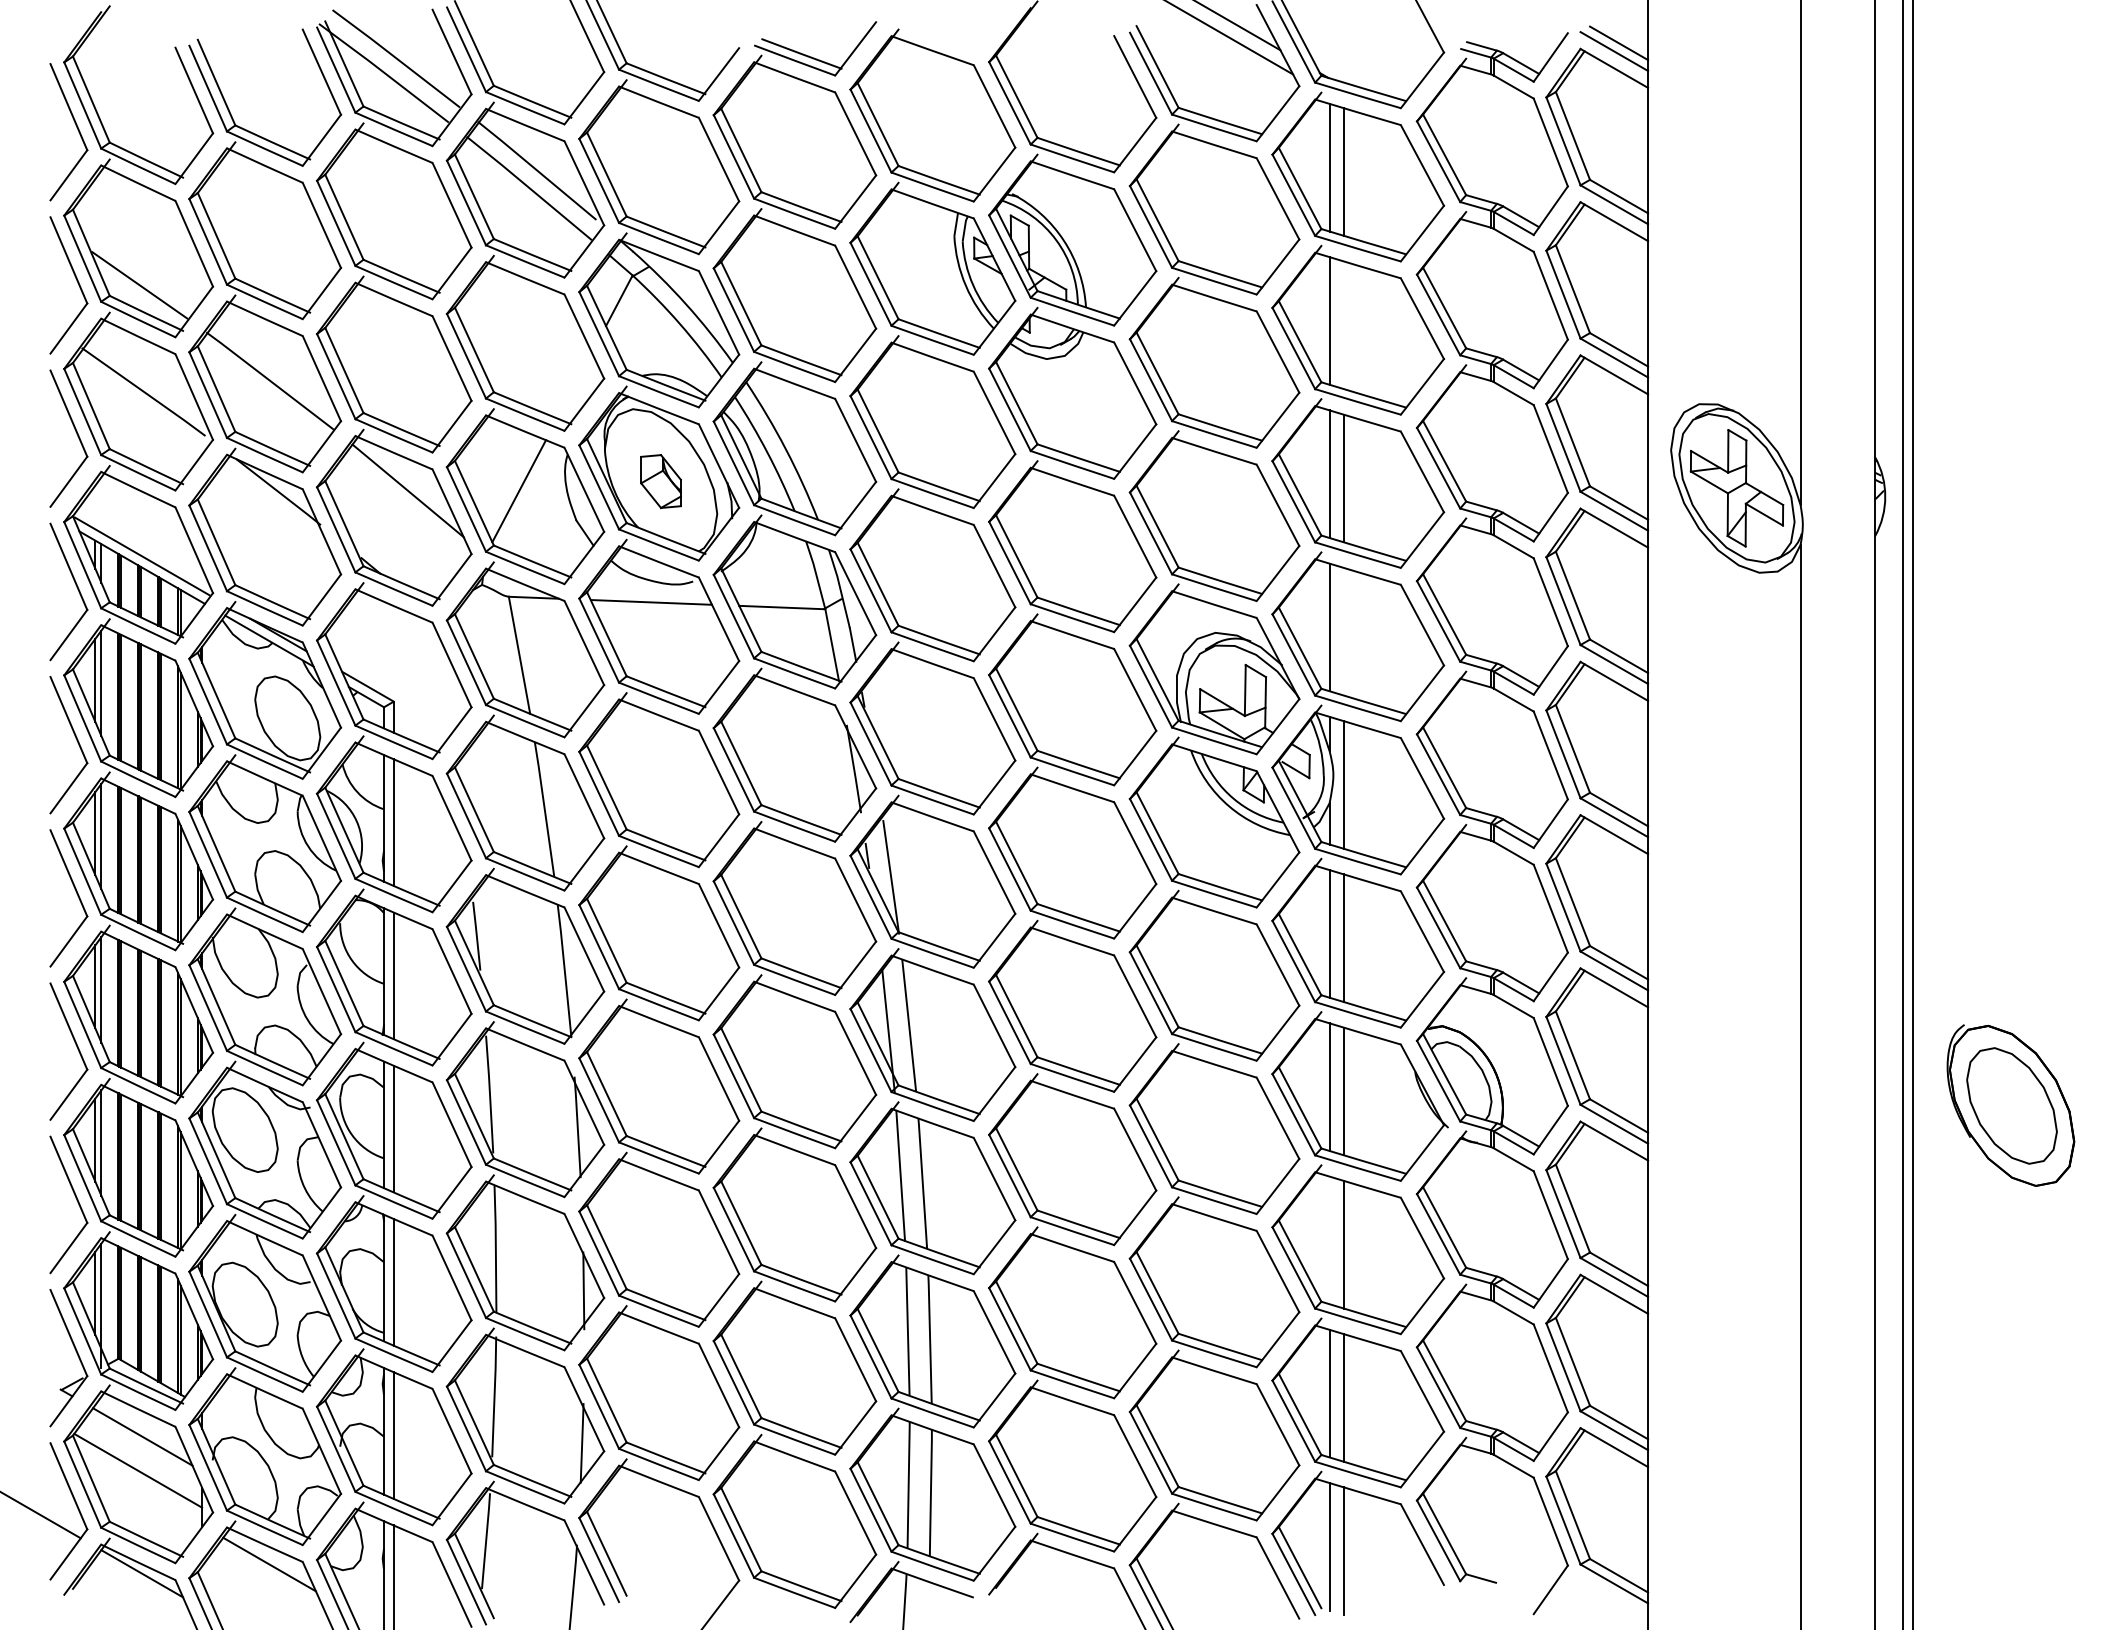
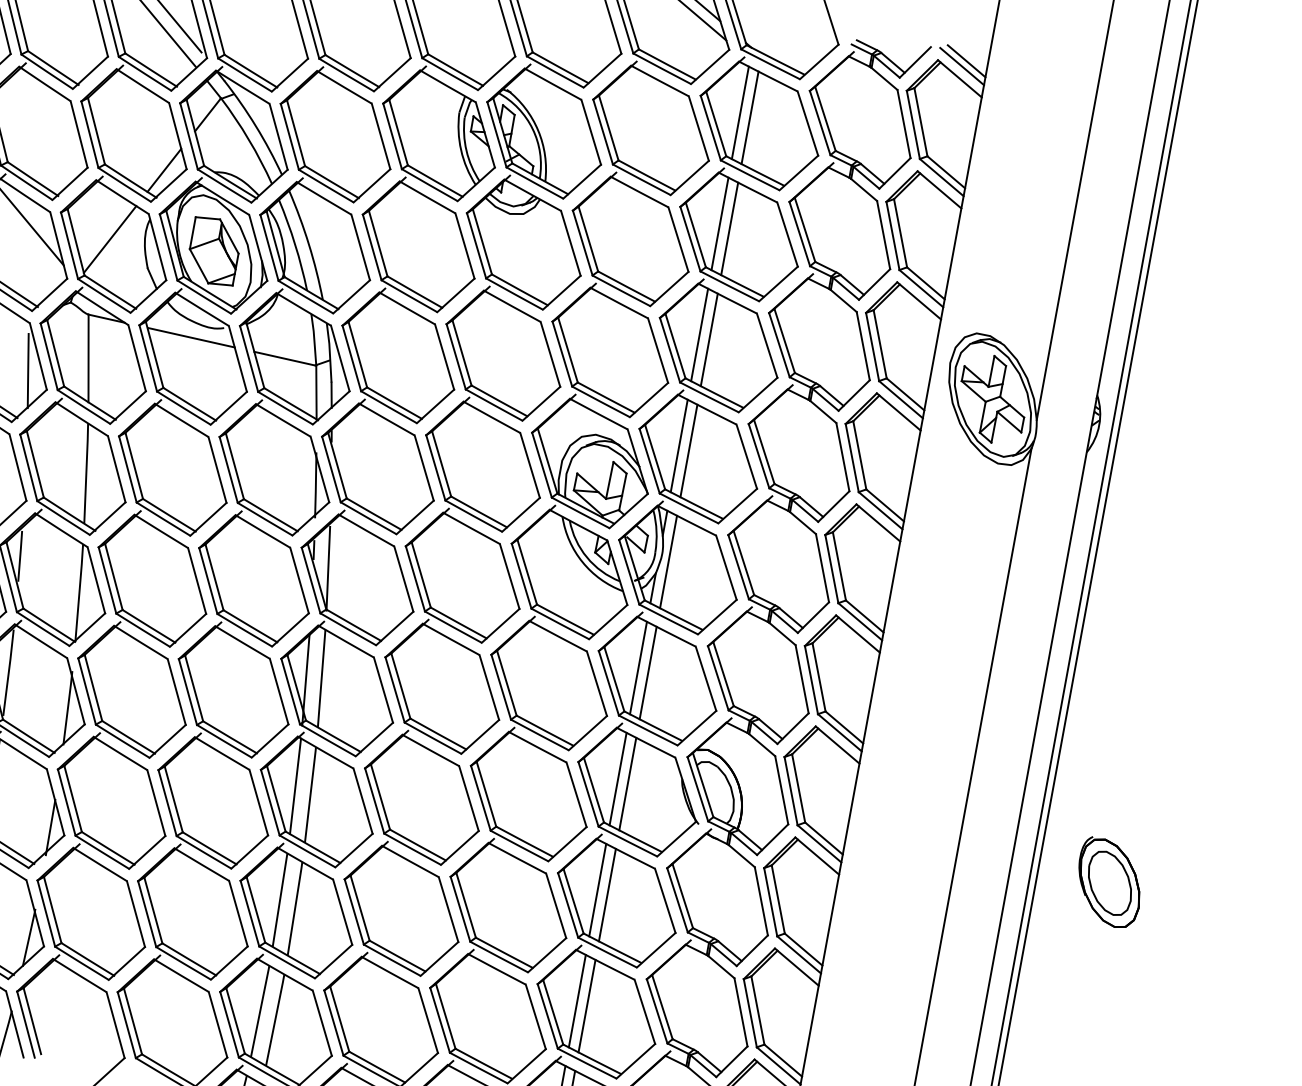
line: (1343, 325) -> (729, 229), added
line: (574, 385) -> (164, 170), added
part: (660, 481) -> (213, 251), size x1.67
line: (1343, 631) -> (688, 450), added
line: (441, 686) -> (27, 370), added
part: (2011, 1105) -> (1109, 883), size x0.71
line: (1329, 1240) -> (597, 890), added

